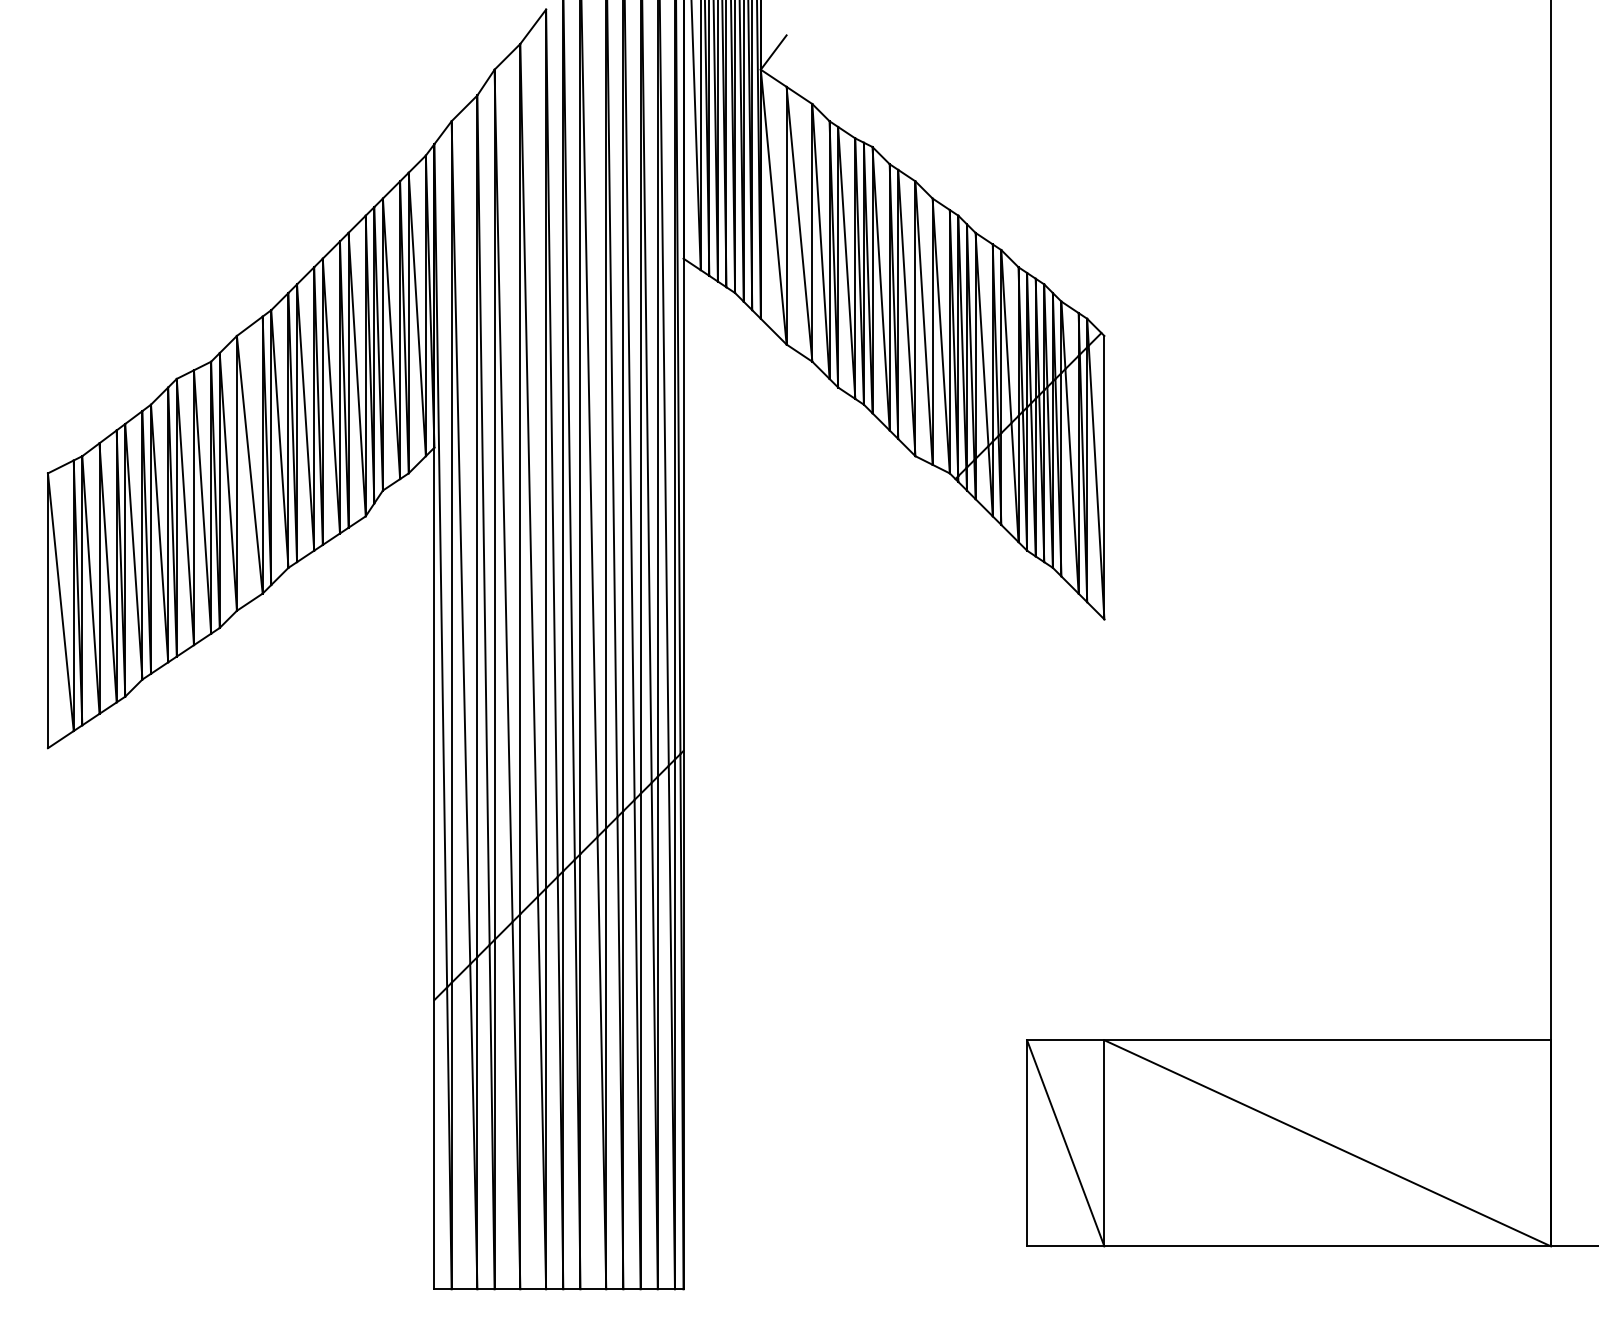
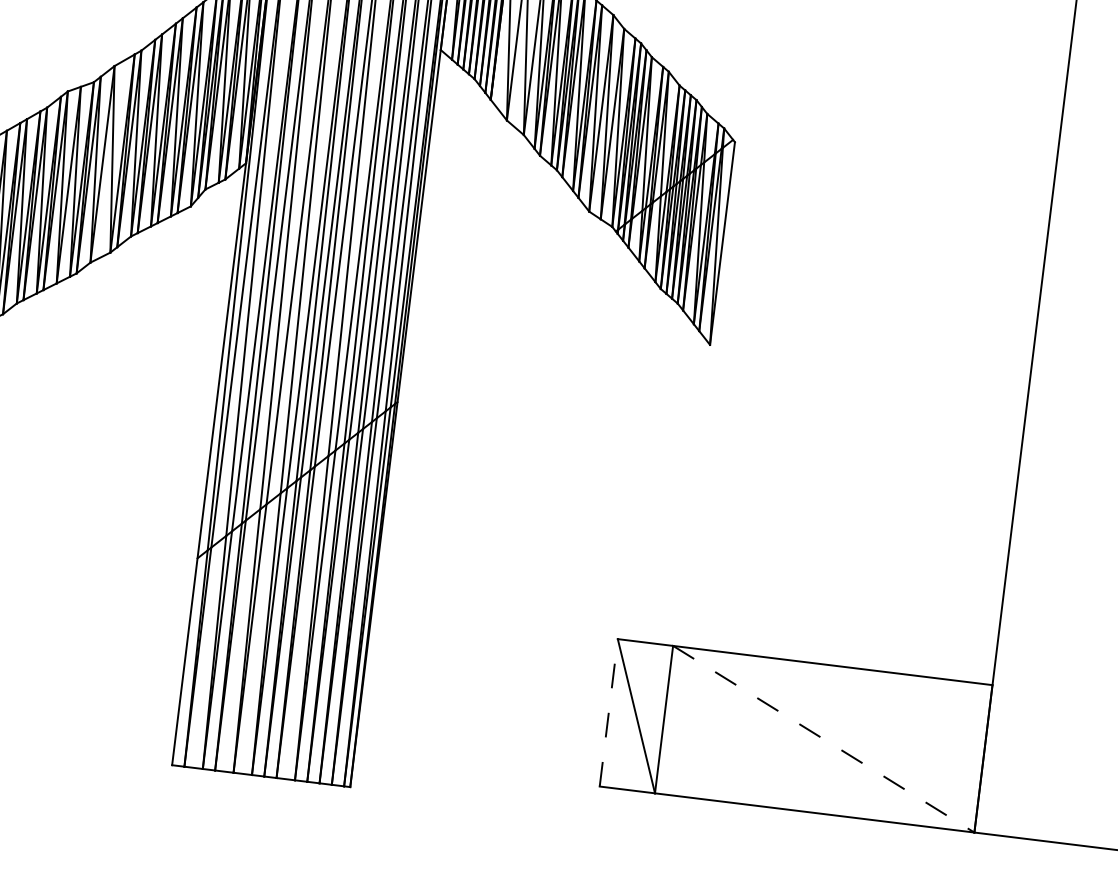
line: (1027, 1142) -> (609, 712), solid -> dashed
line: (1327, 1143) -> (823, 739), solid -> dashed

